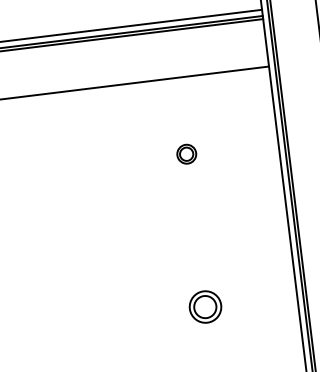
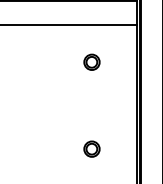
part: (185, 152) -> (91, 61), size x1.67
part: (204, 305) -> (91, 148), moved

